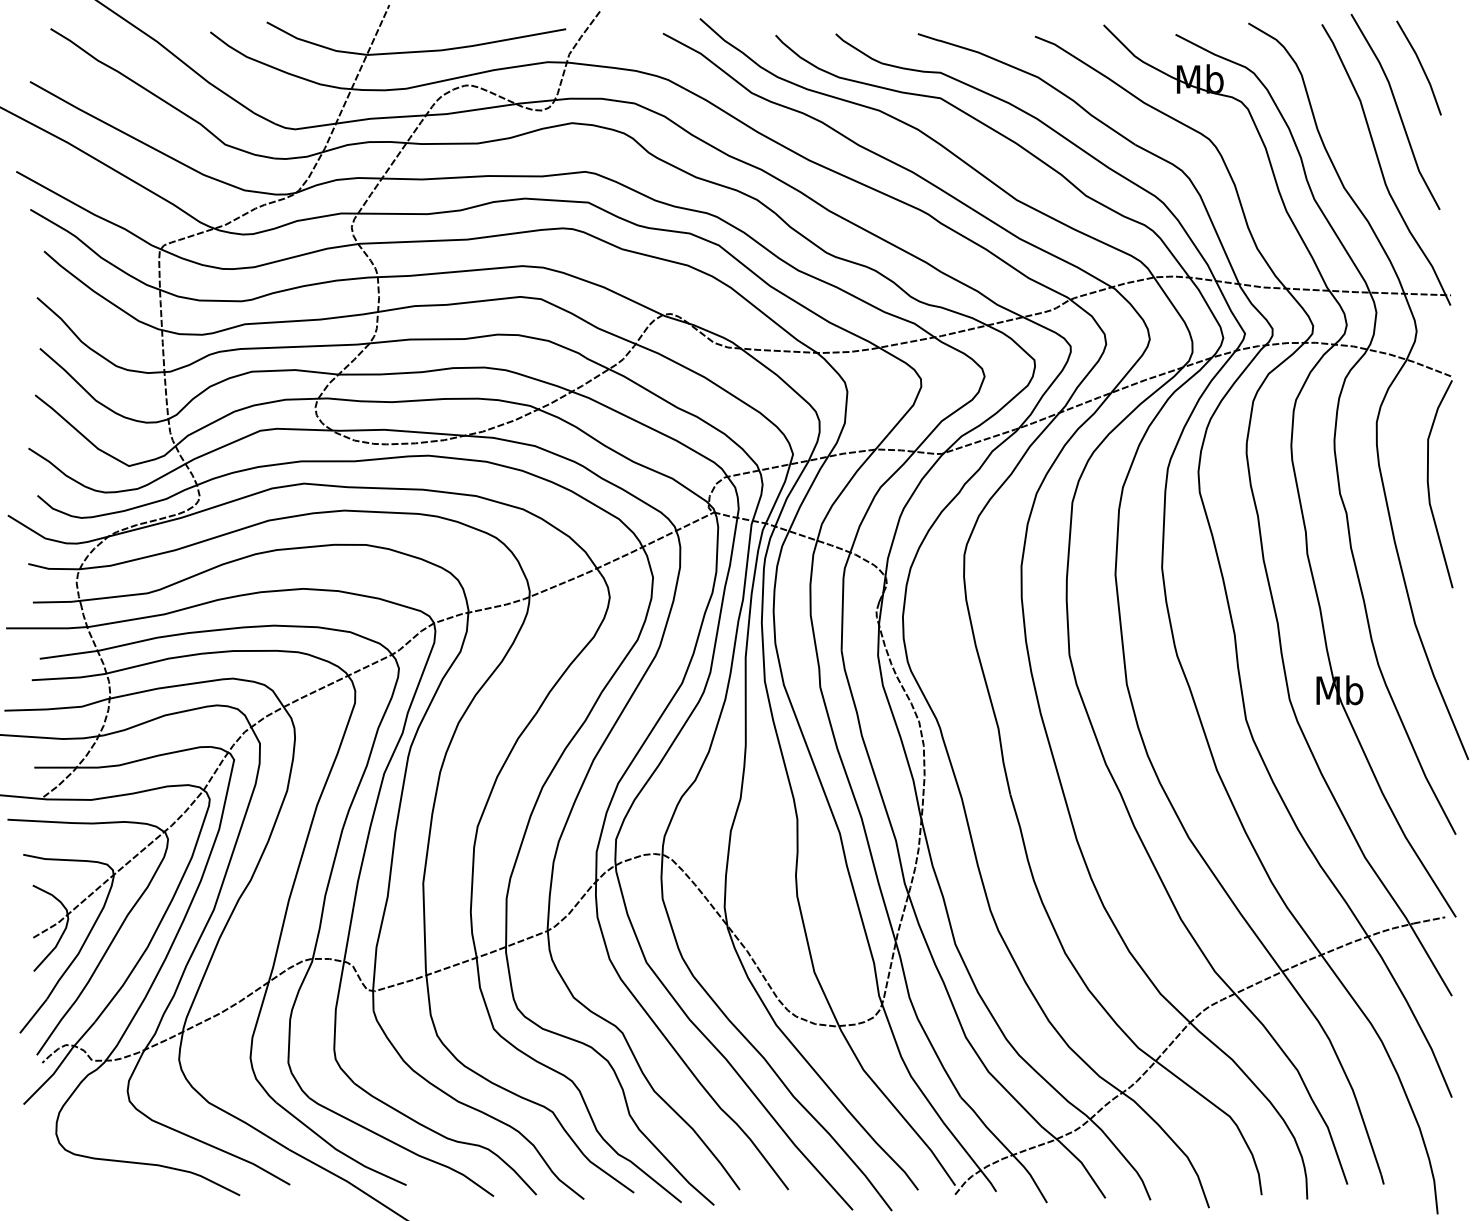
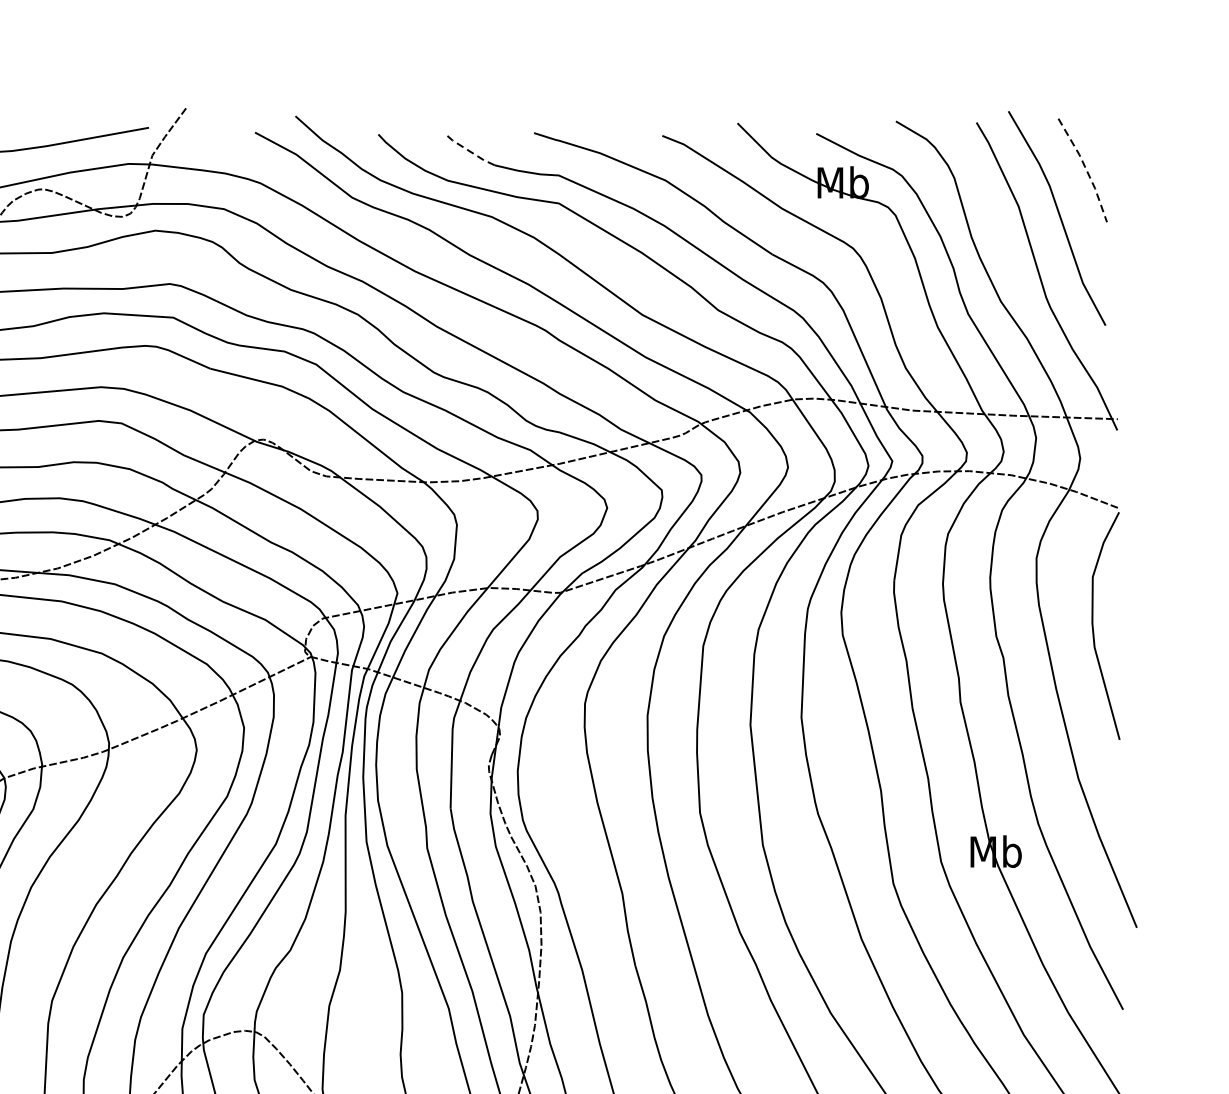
line: (857, 49) -> (467, 150), solid -> dashed
line: (1421, 66) -> (1085, 168), solid -> dashed

